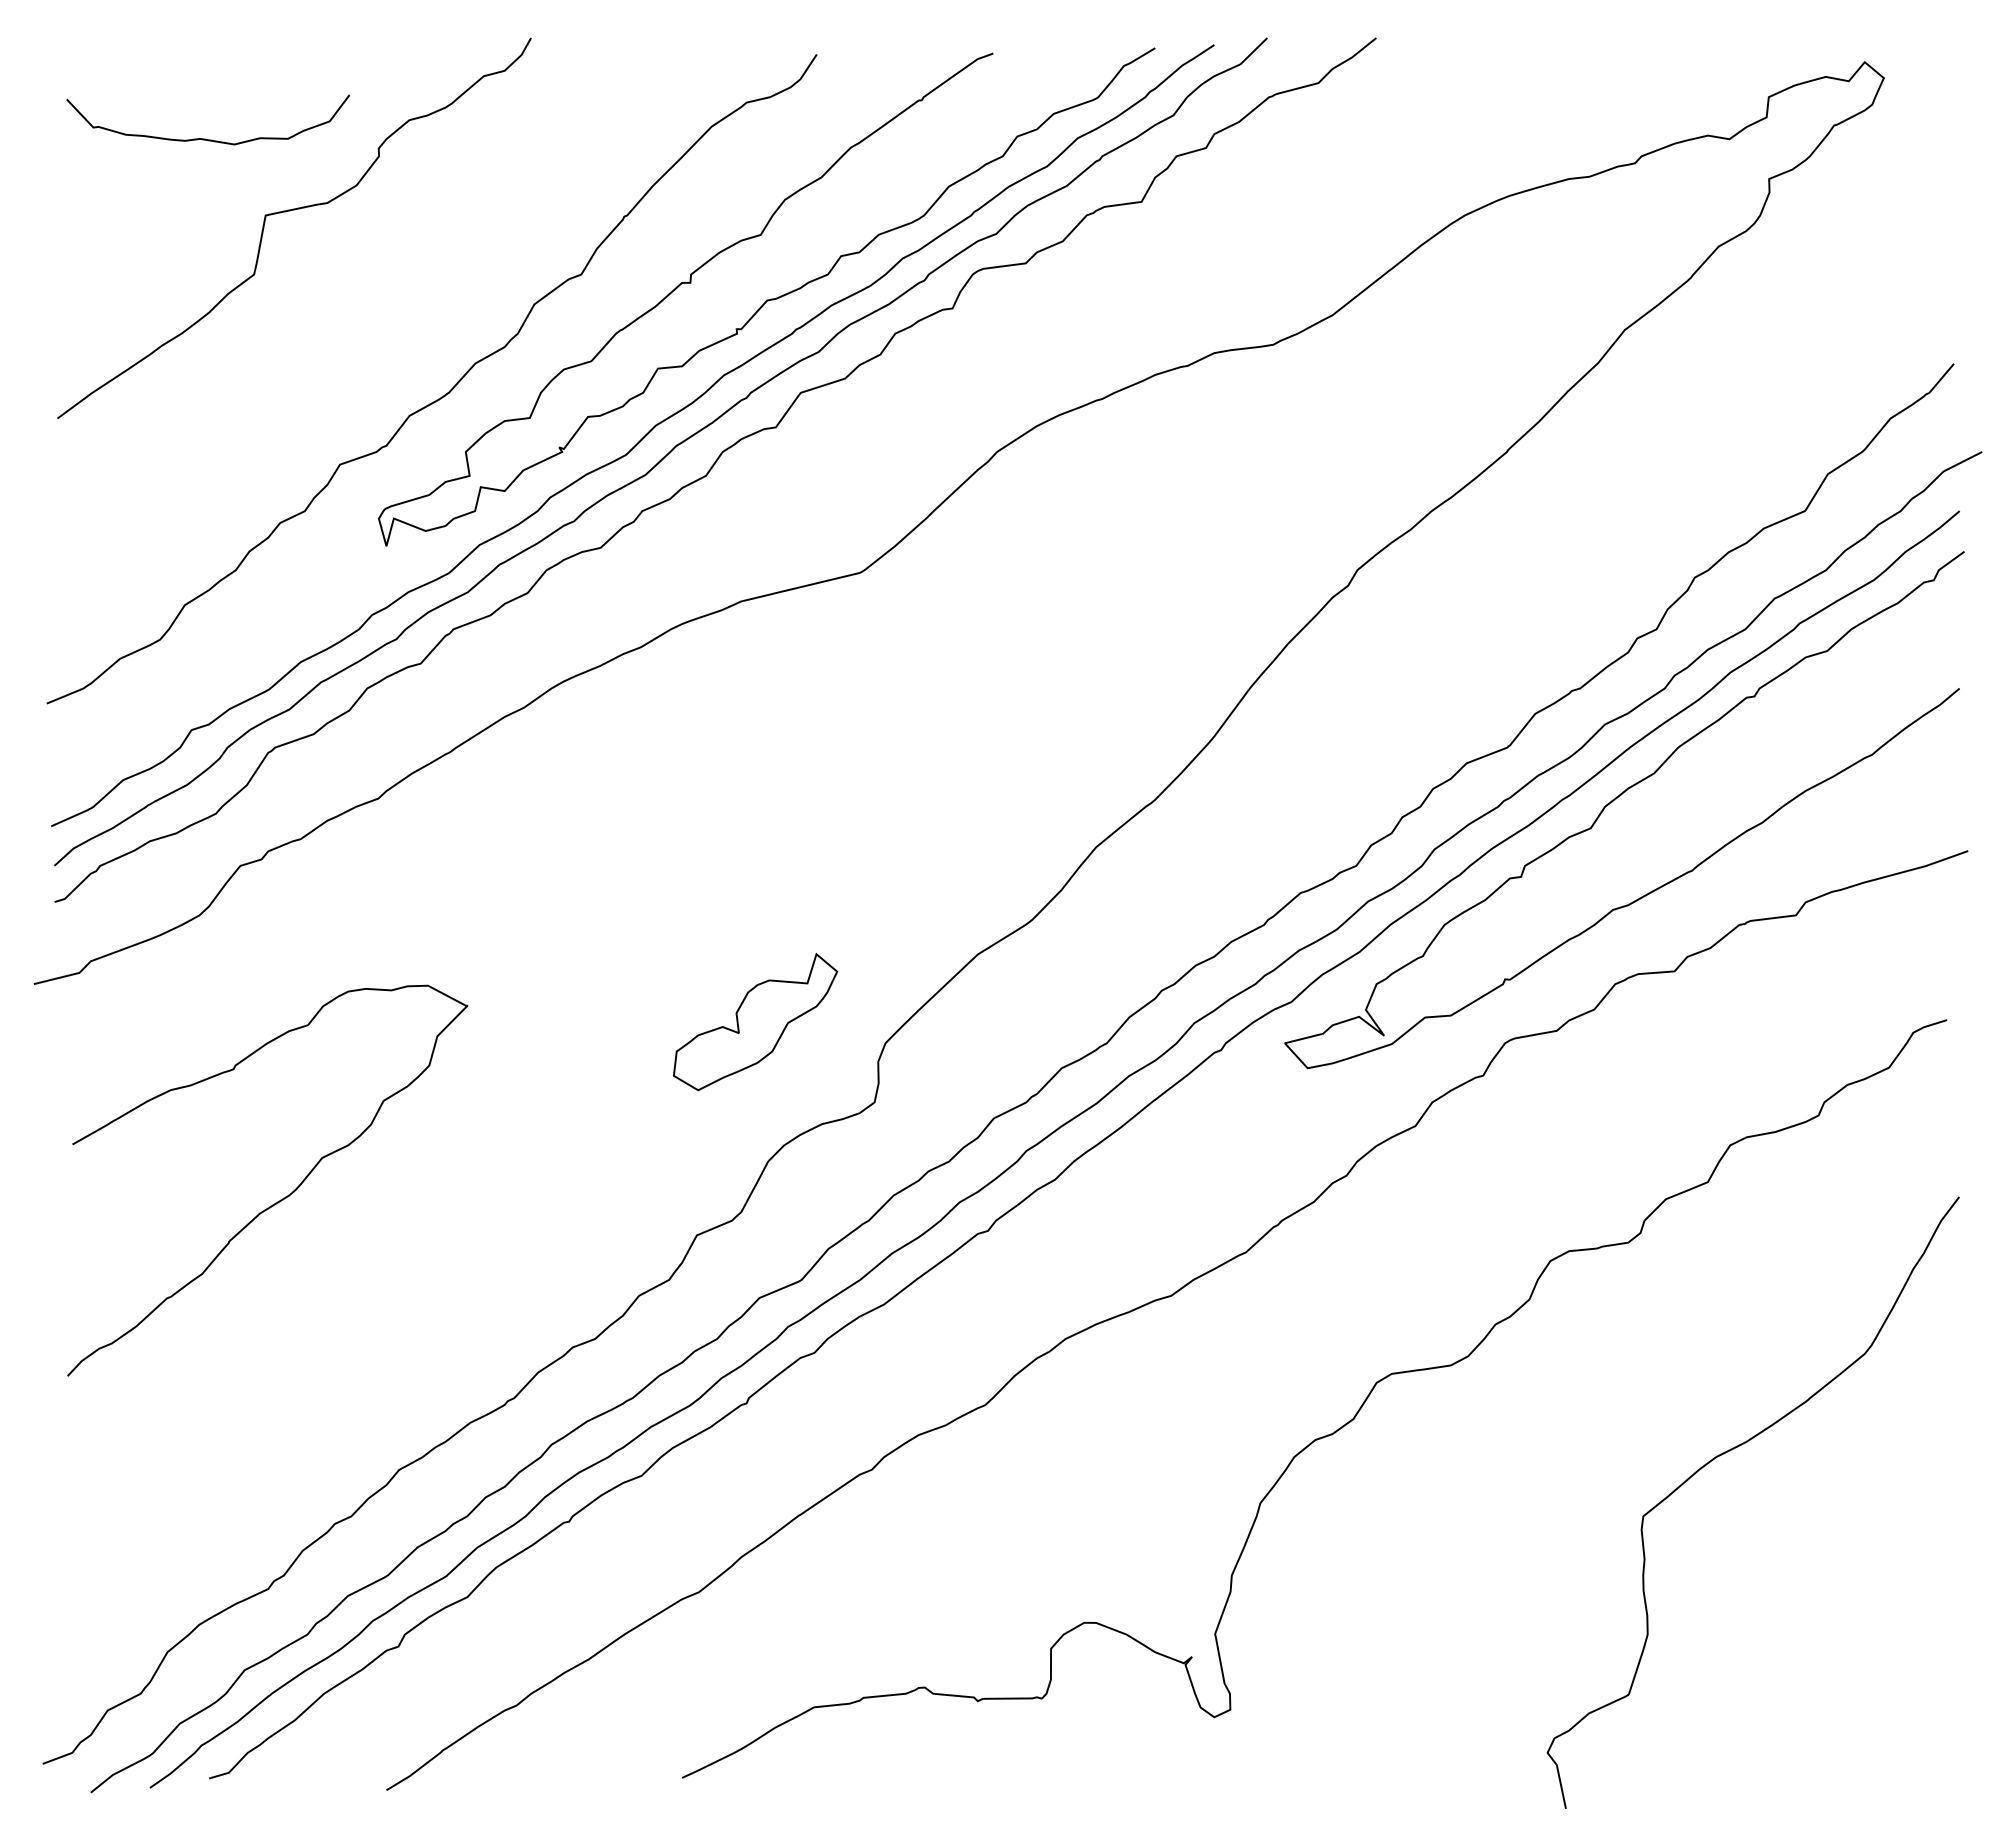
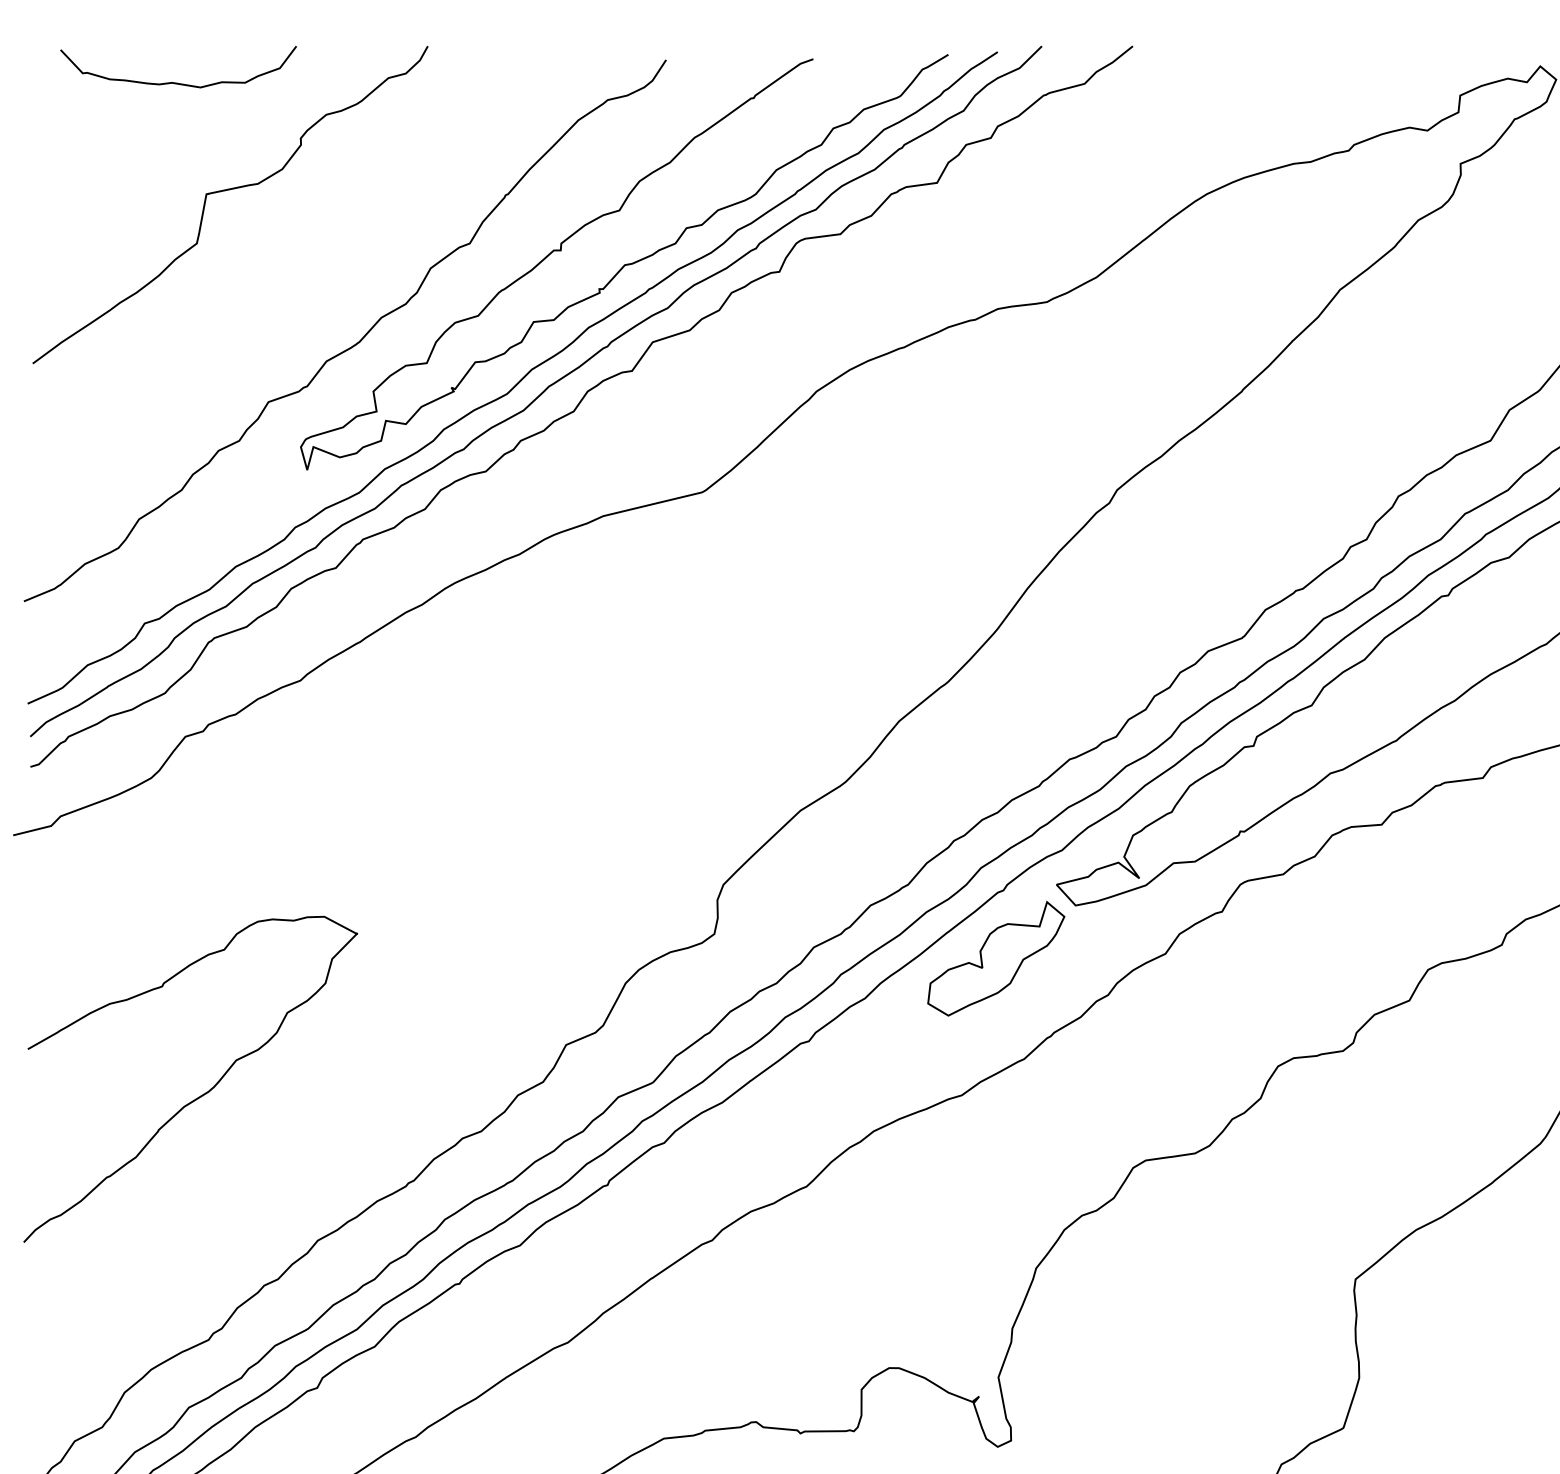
curve: (205, 138) -> (176, 82), moved
part: (755, 1022) -> (996, 959), moved
curve: (280, 1199) -> (201, 1095), moved

